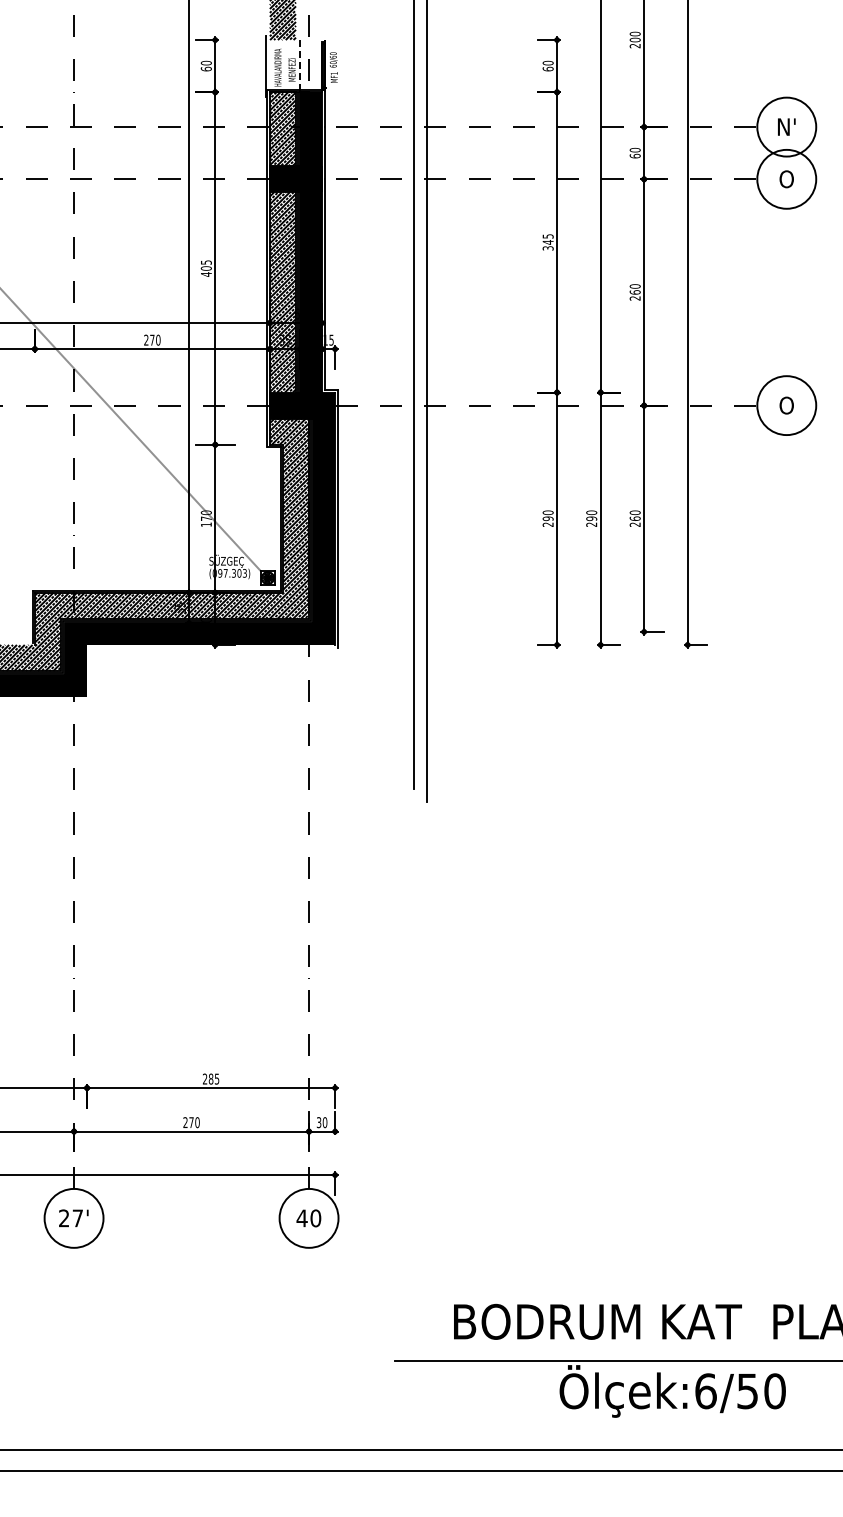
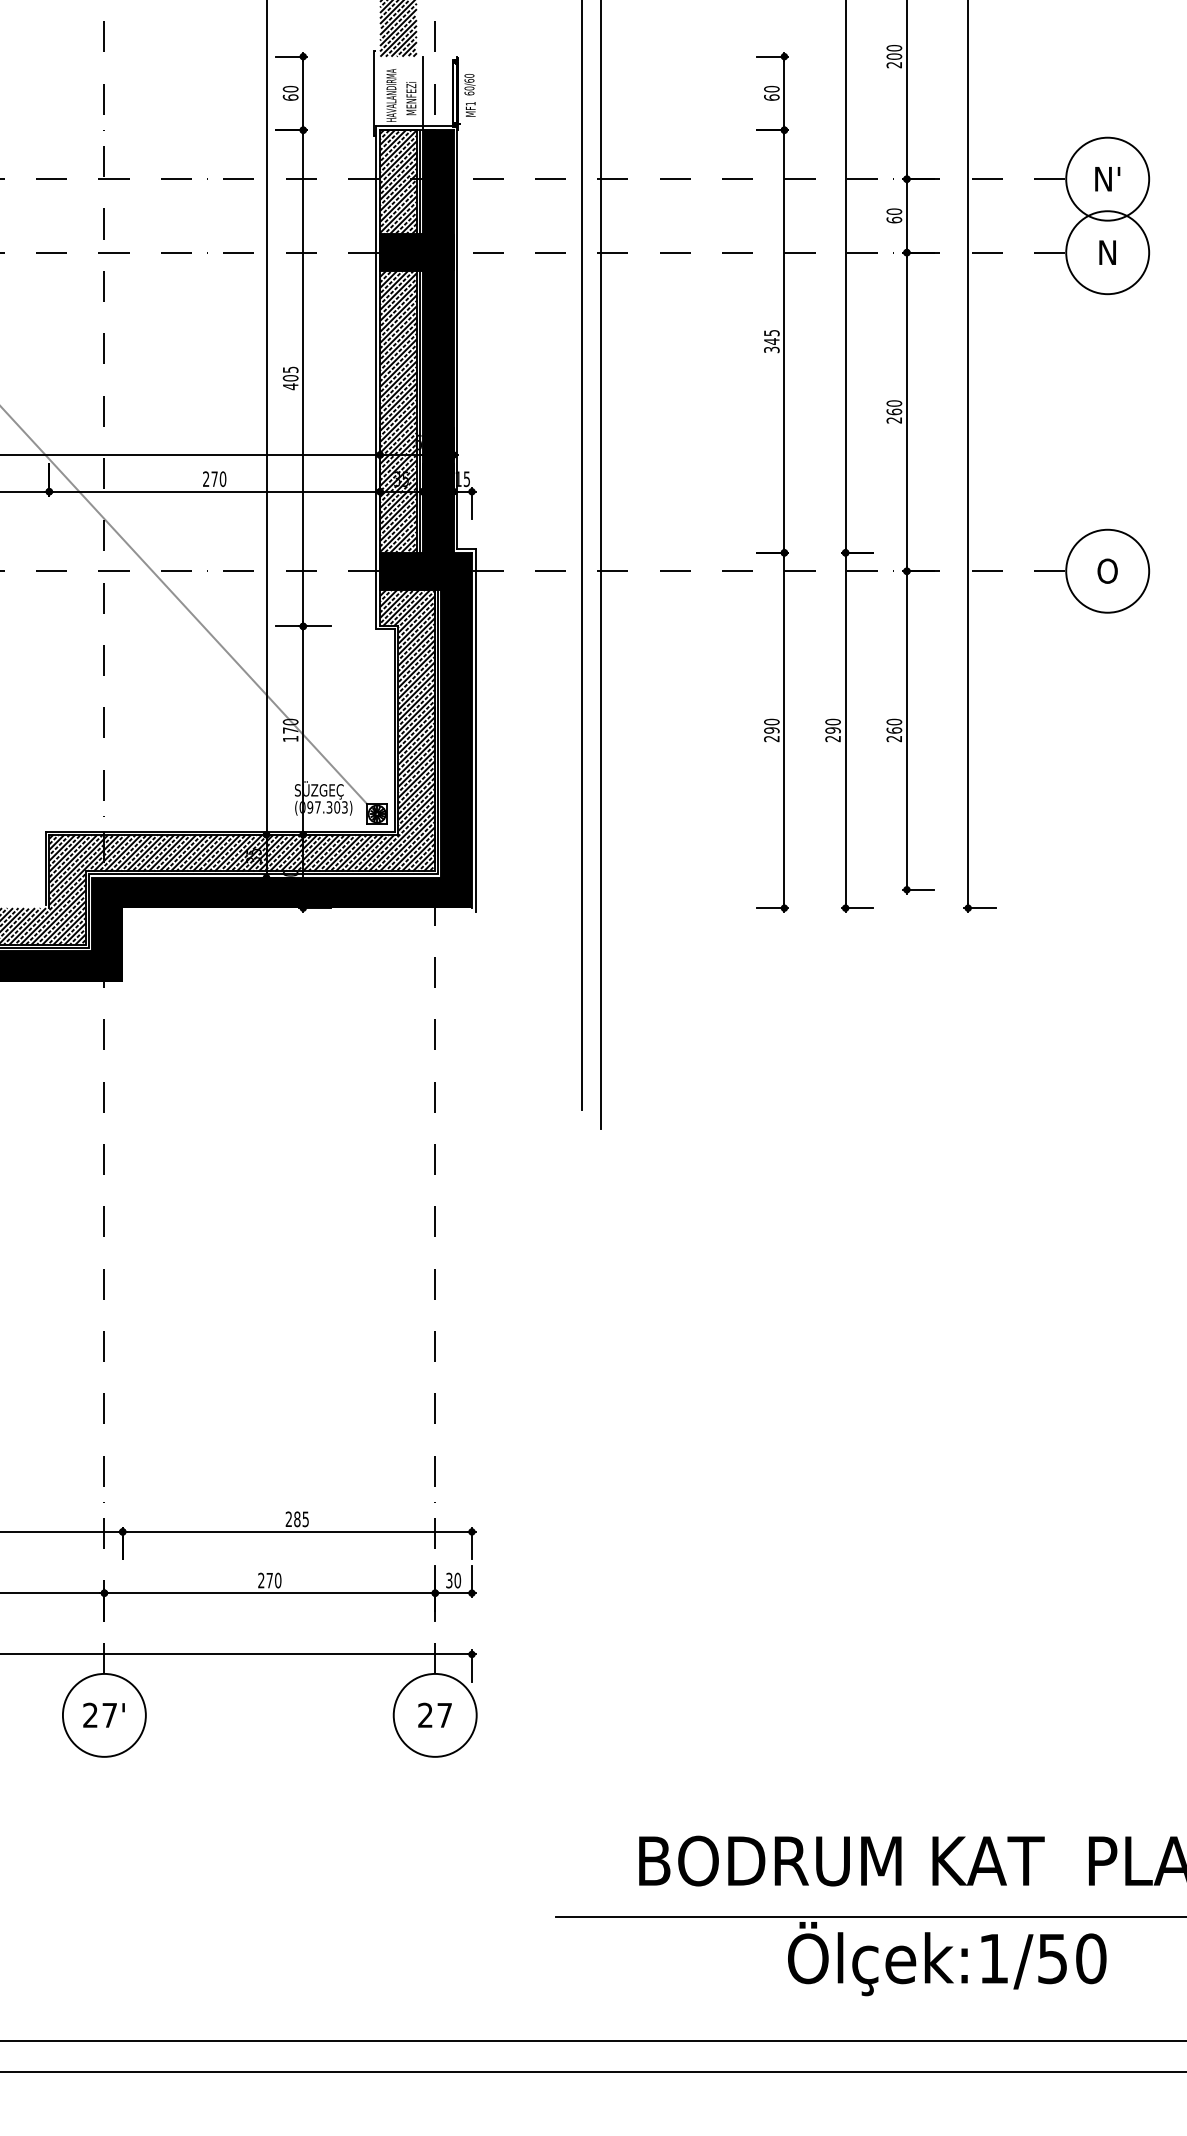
line: (300, 66) -> (423, 93), dashed -> solid
text: (786, 179) -> (1107, 252), O -> N
text: (308, 1218) -> (434, 1715), 40 -> 27
text: (705, 1391) -> (993, 1959), Ölçek:6/50 -> Ölçek:1/50

